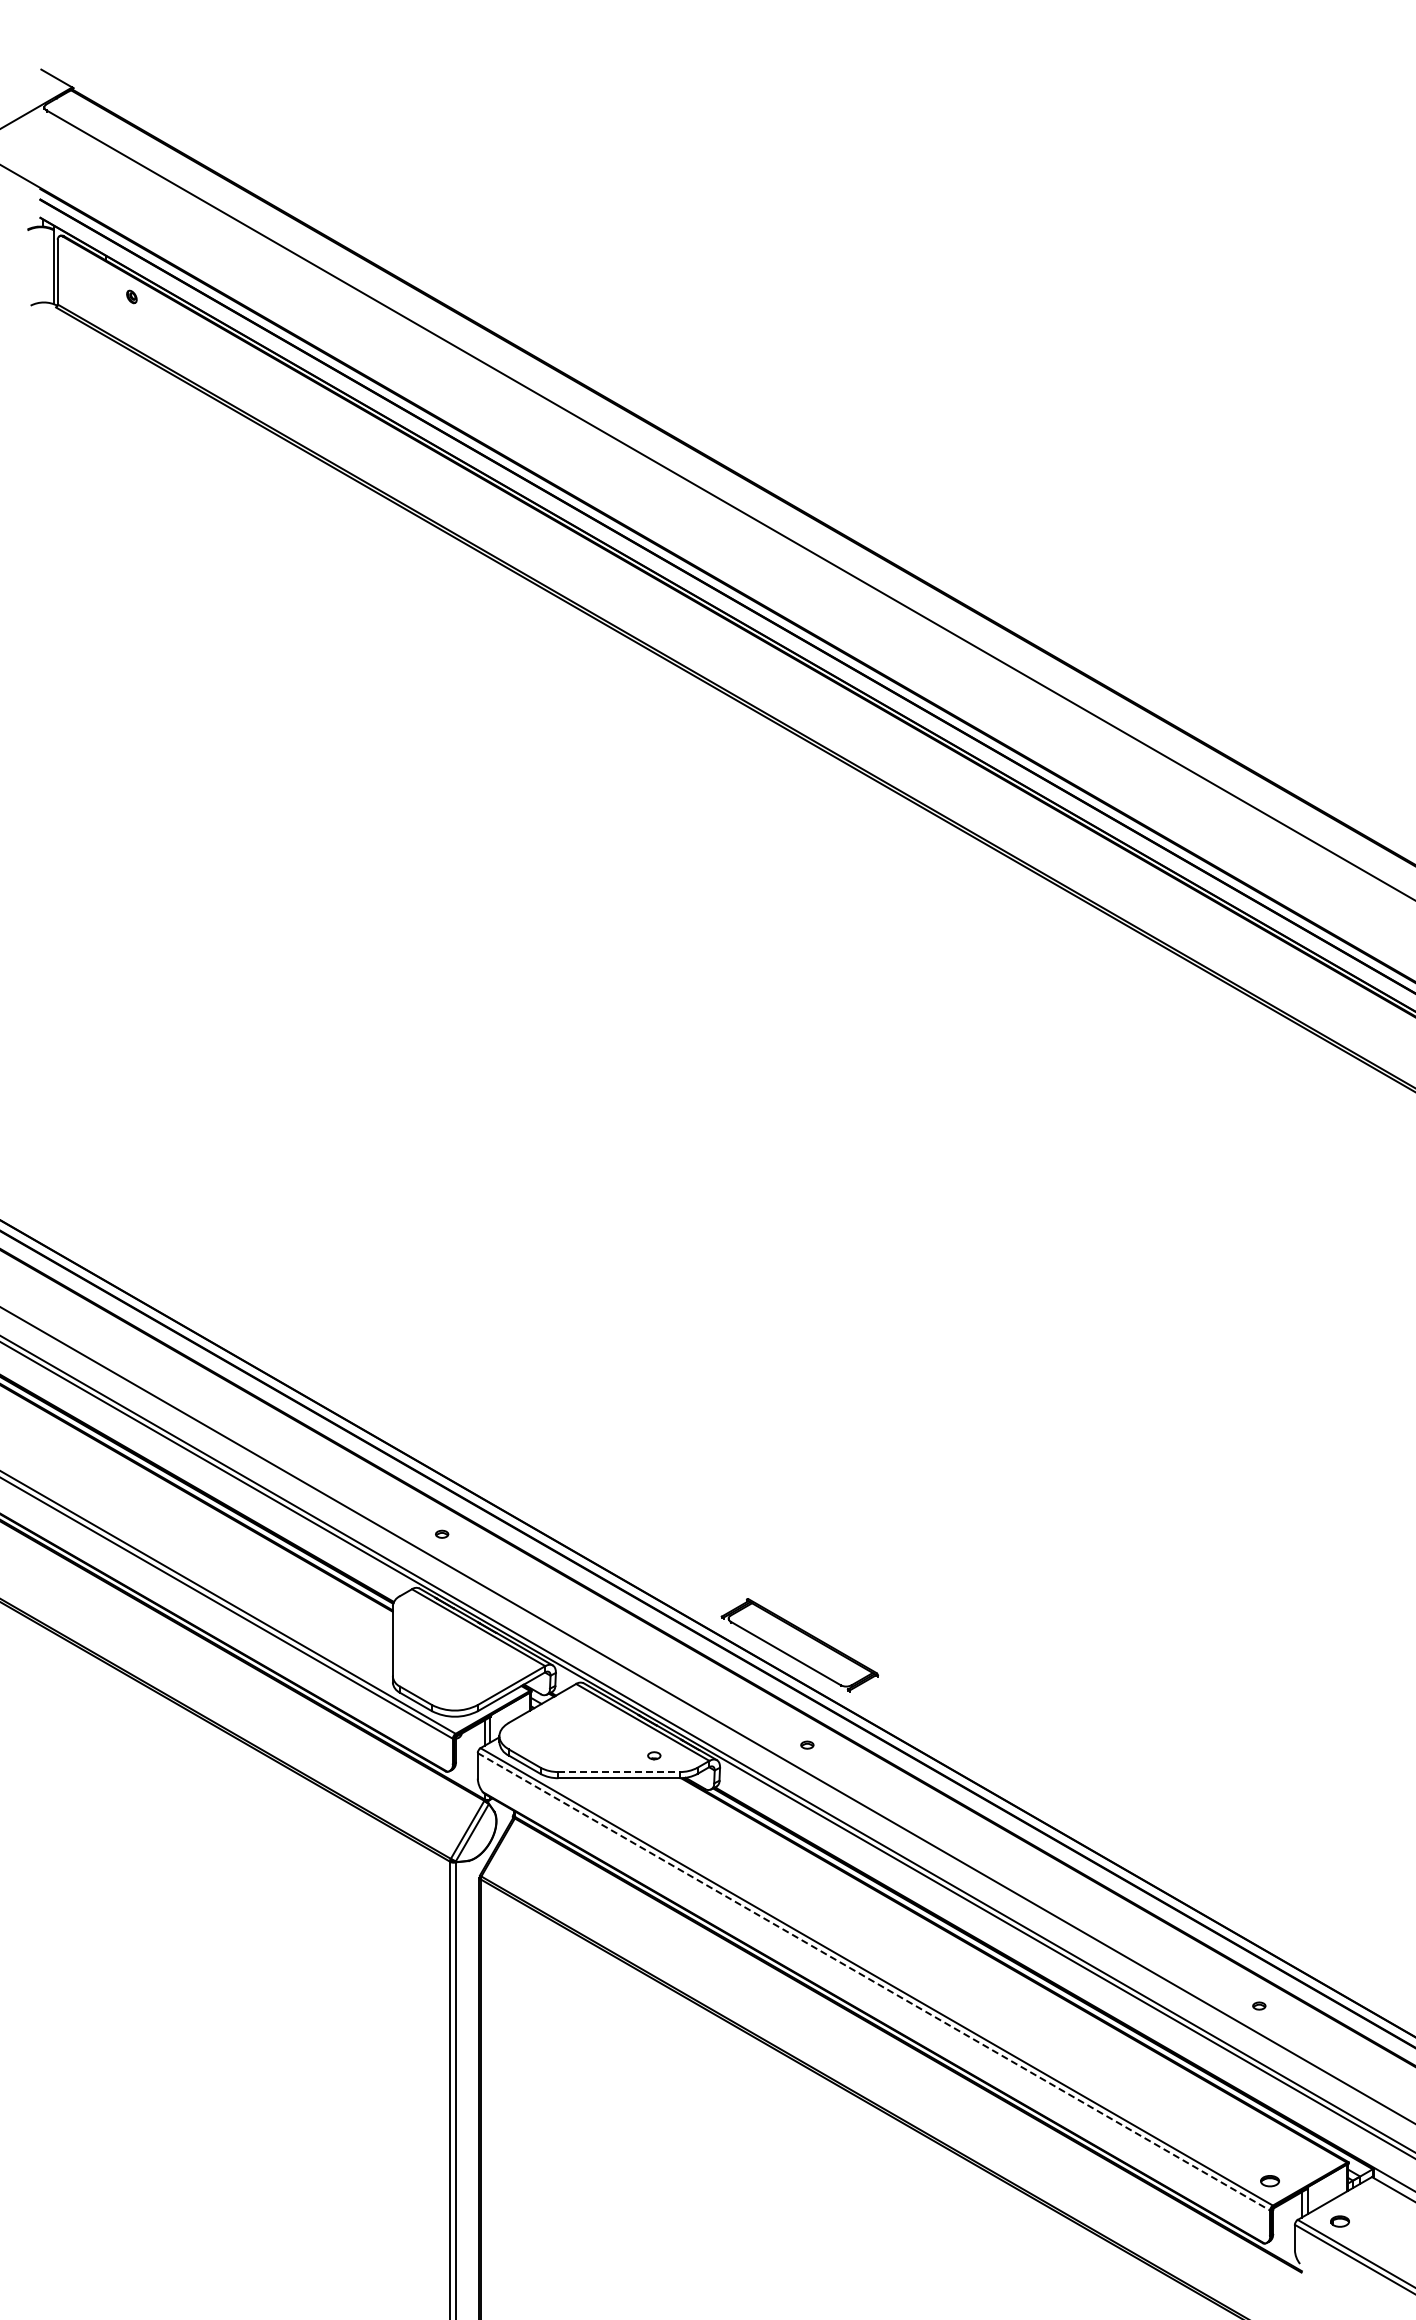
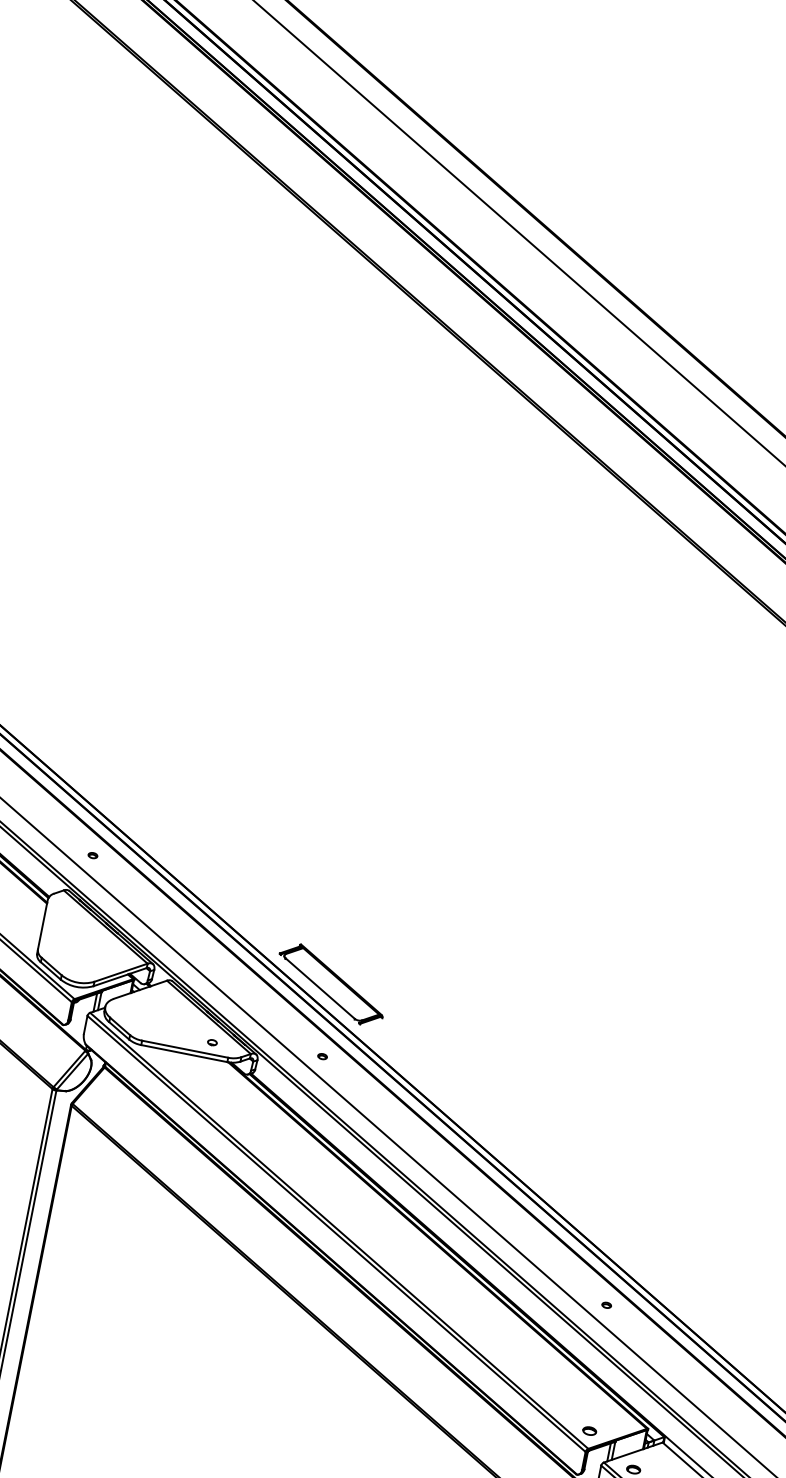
line: (619, 1772) -> (185, 1049), dashed -> solid
line: (874, 1982) -> (336, 1234), dashed -> solid

